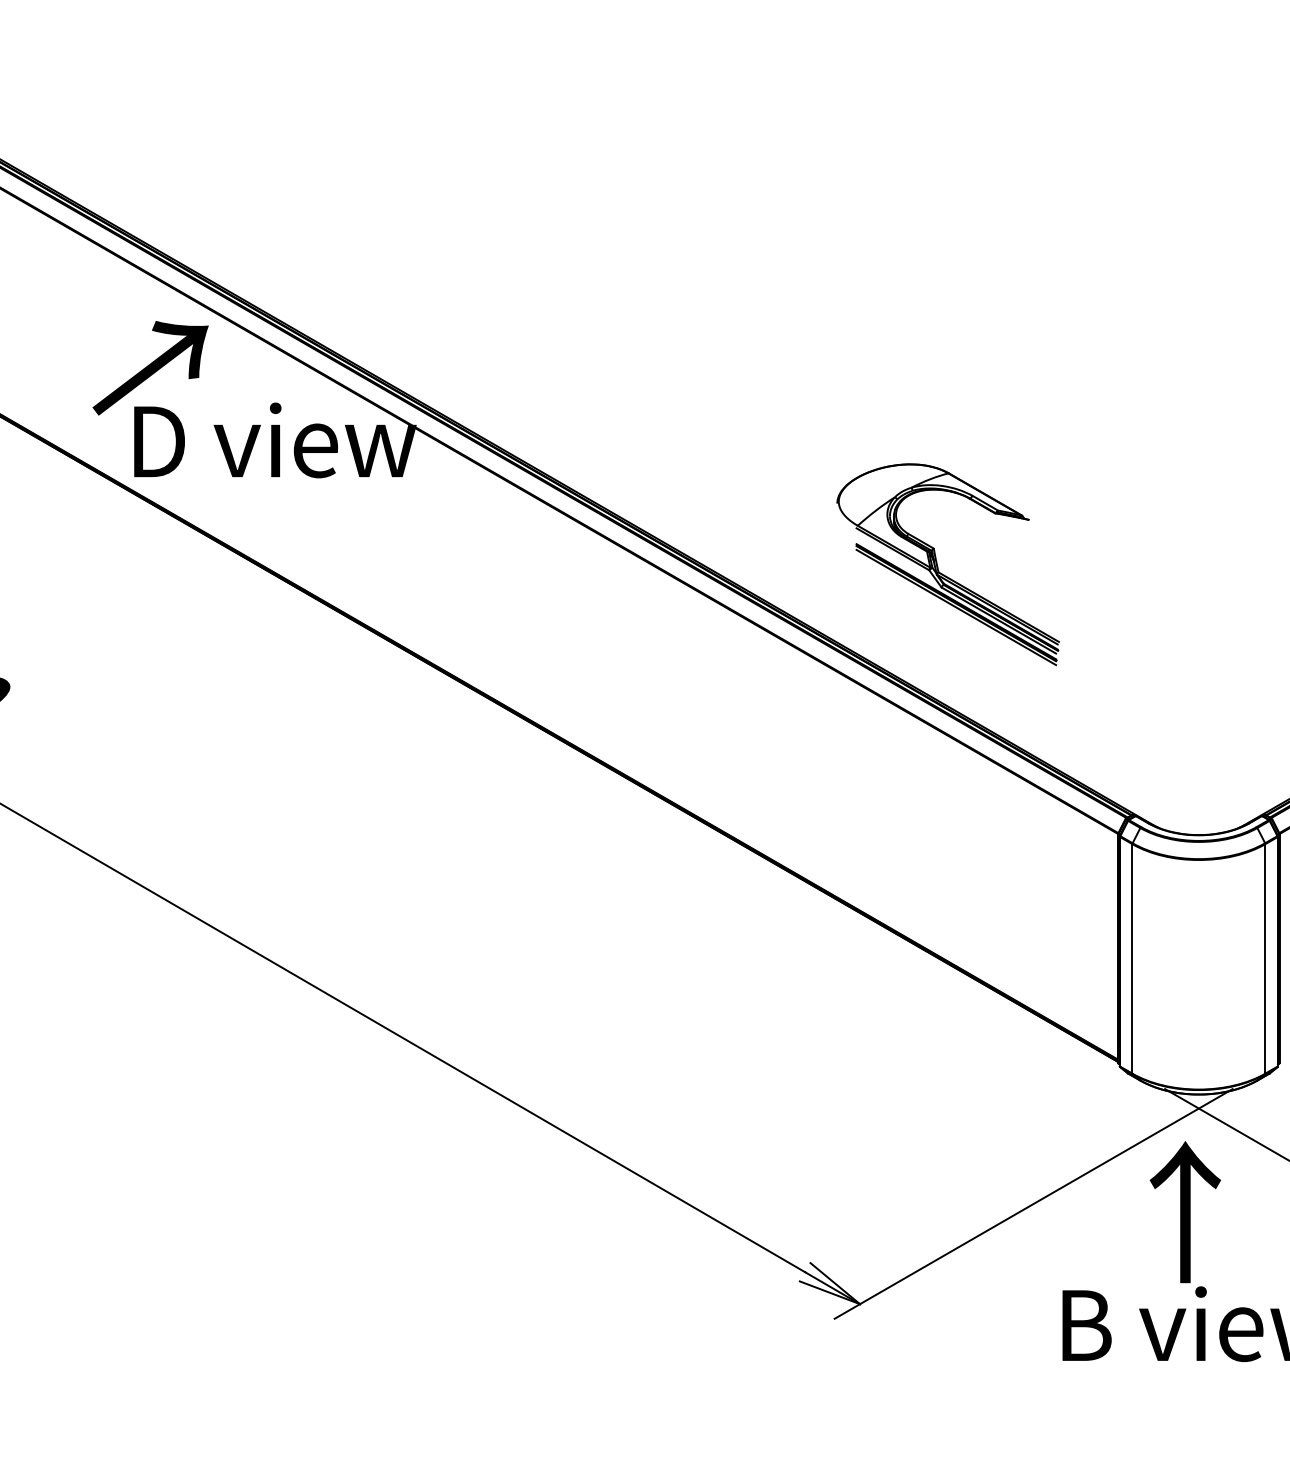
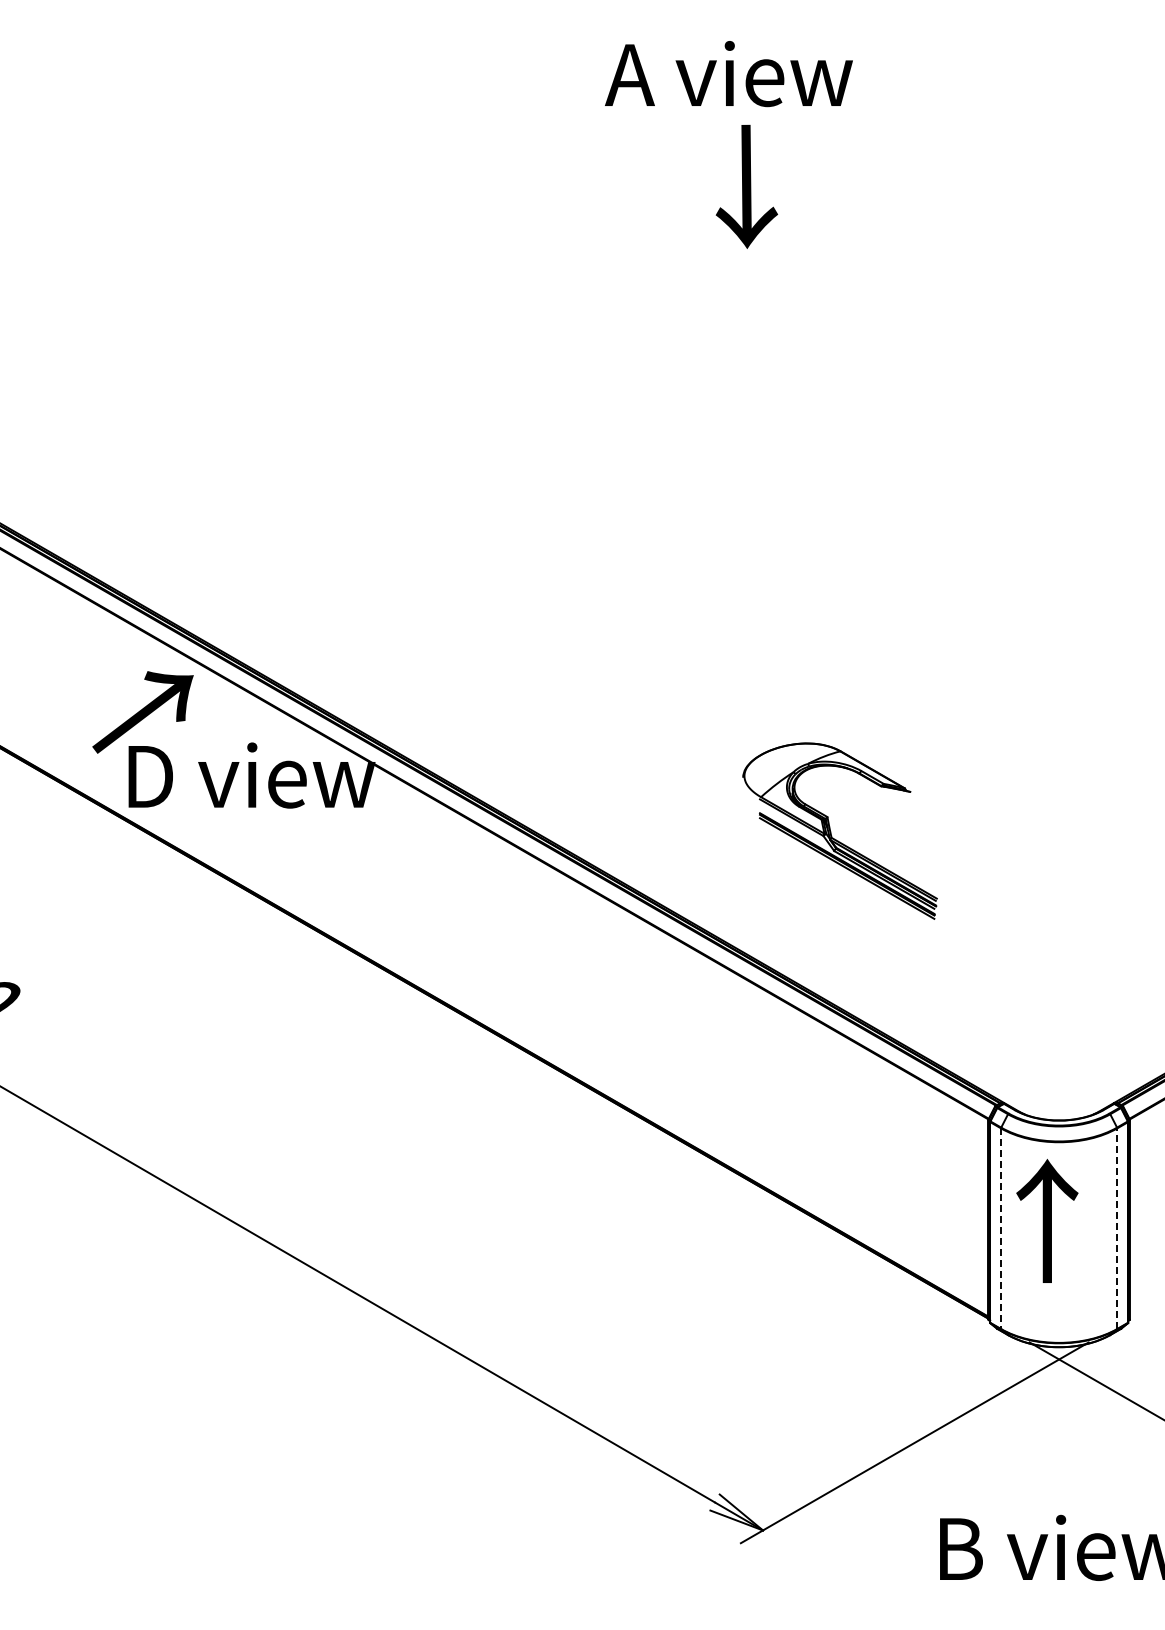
part: (938, 565) -> (831, 831), moved
line: (1265, 958) -> (1117, 1228), solid -> dashed
line: (1132, 959) -> (1001, 1229), solid -> dashed
text: (1185, 1211) -> (1047, 1220), moved

